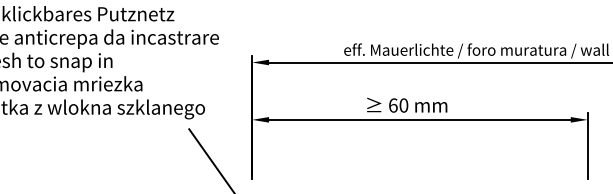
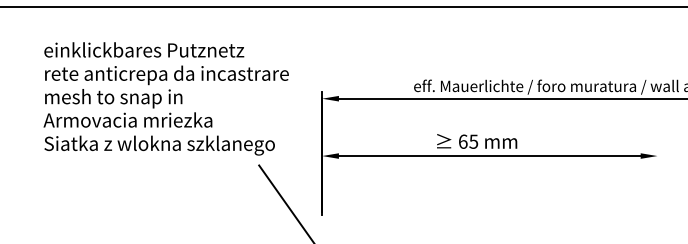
text: (403, 105) -> (473, 141), 60 -> 65
line: (587, 145) -> (657, 181), removed

